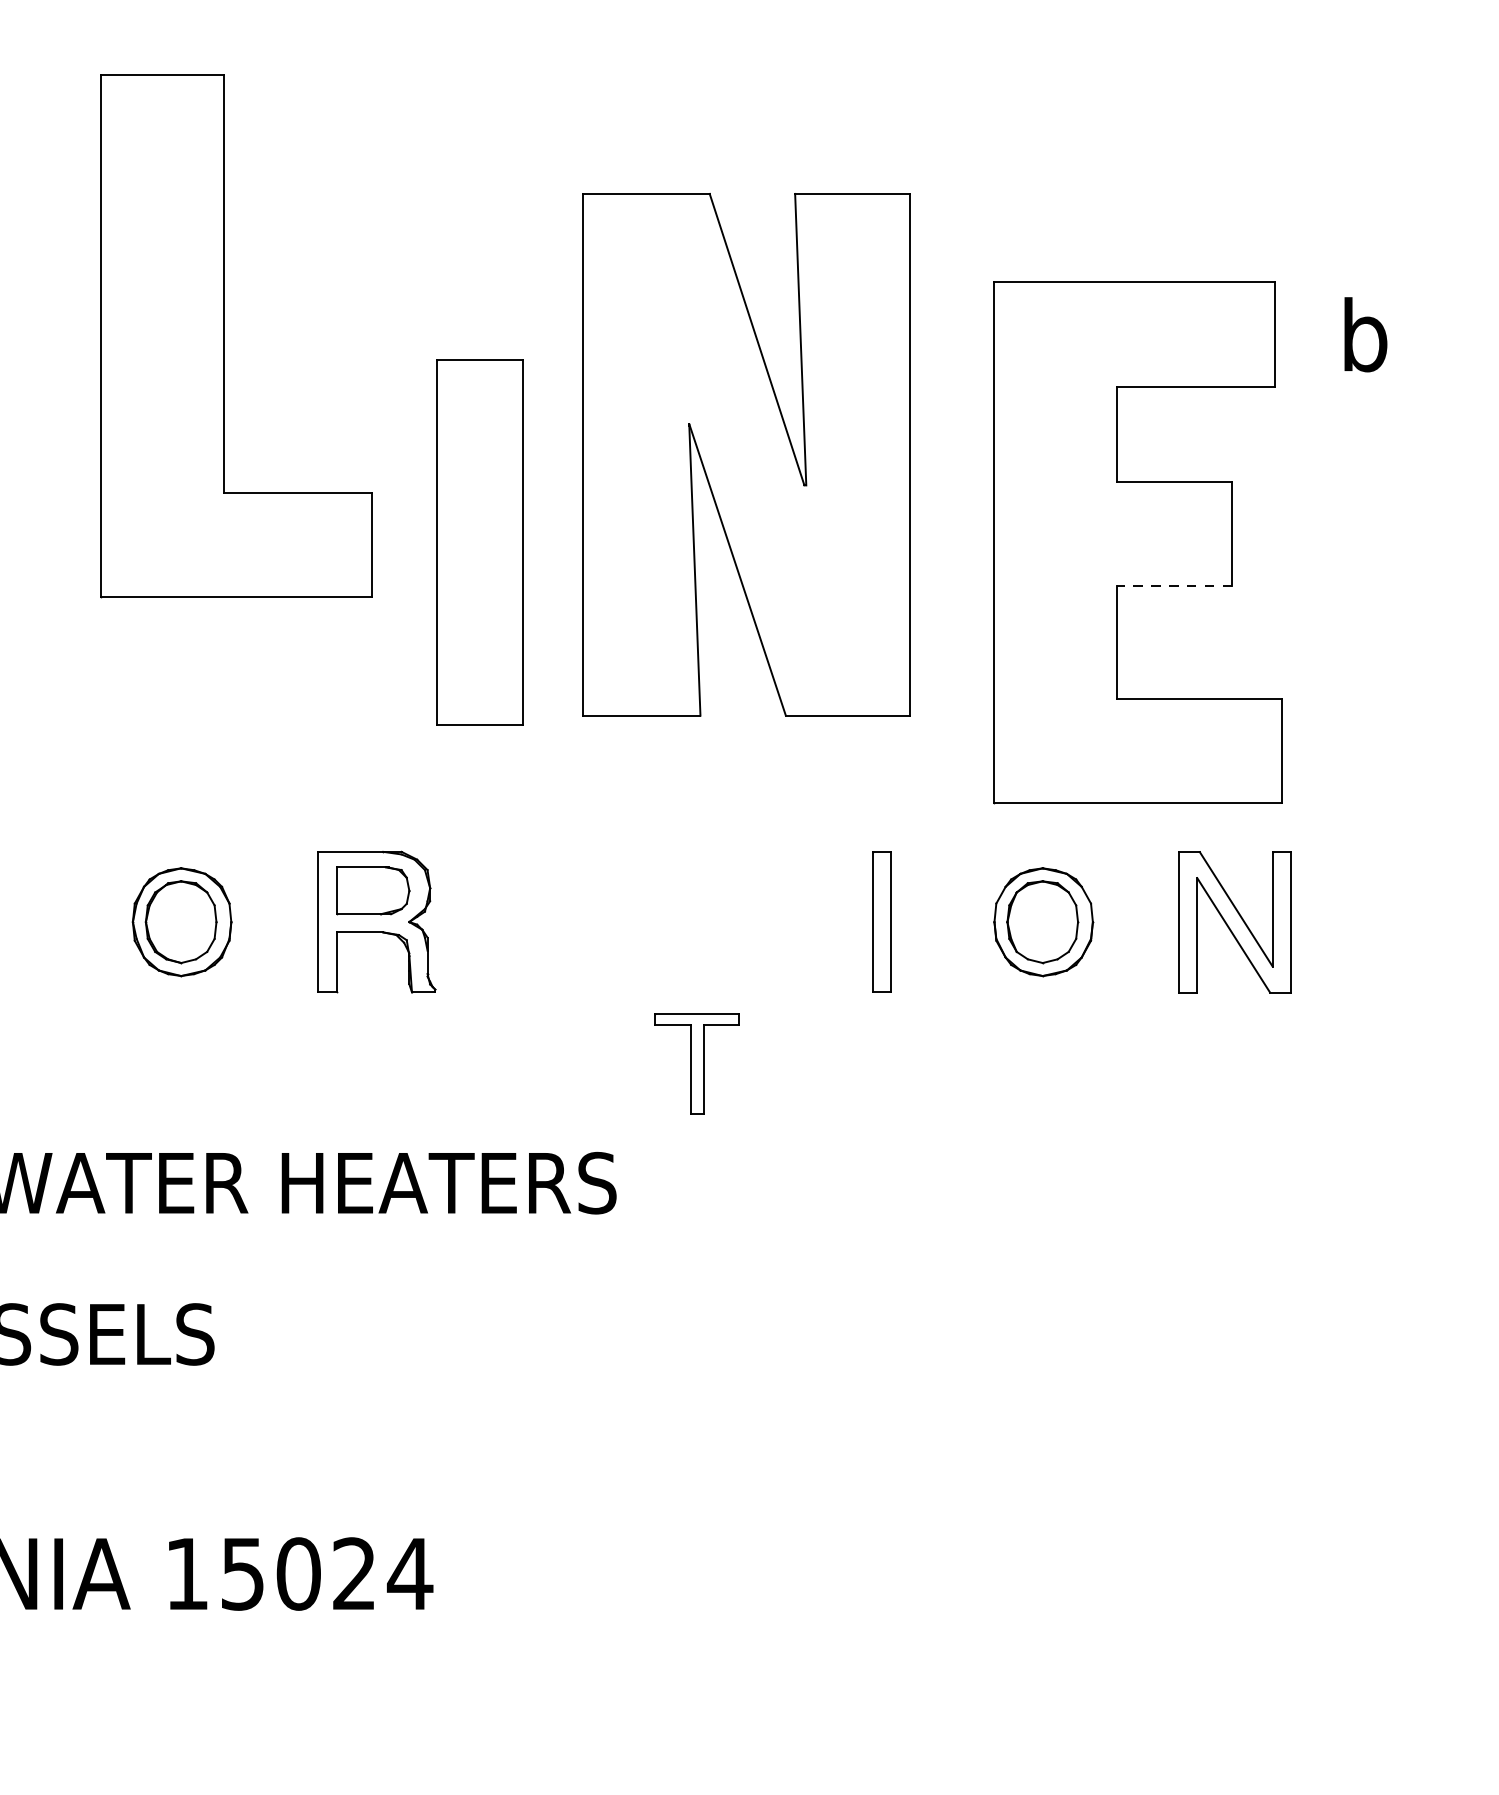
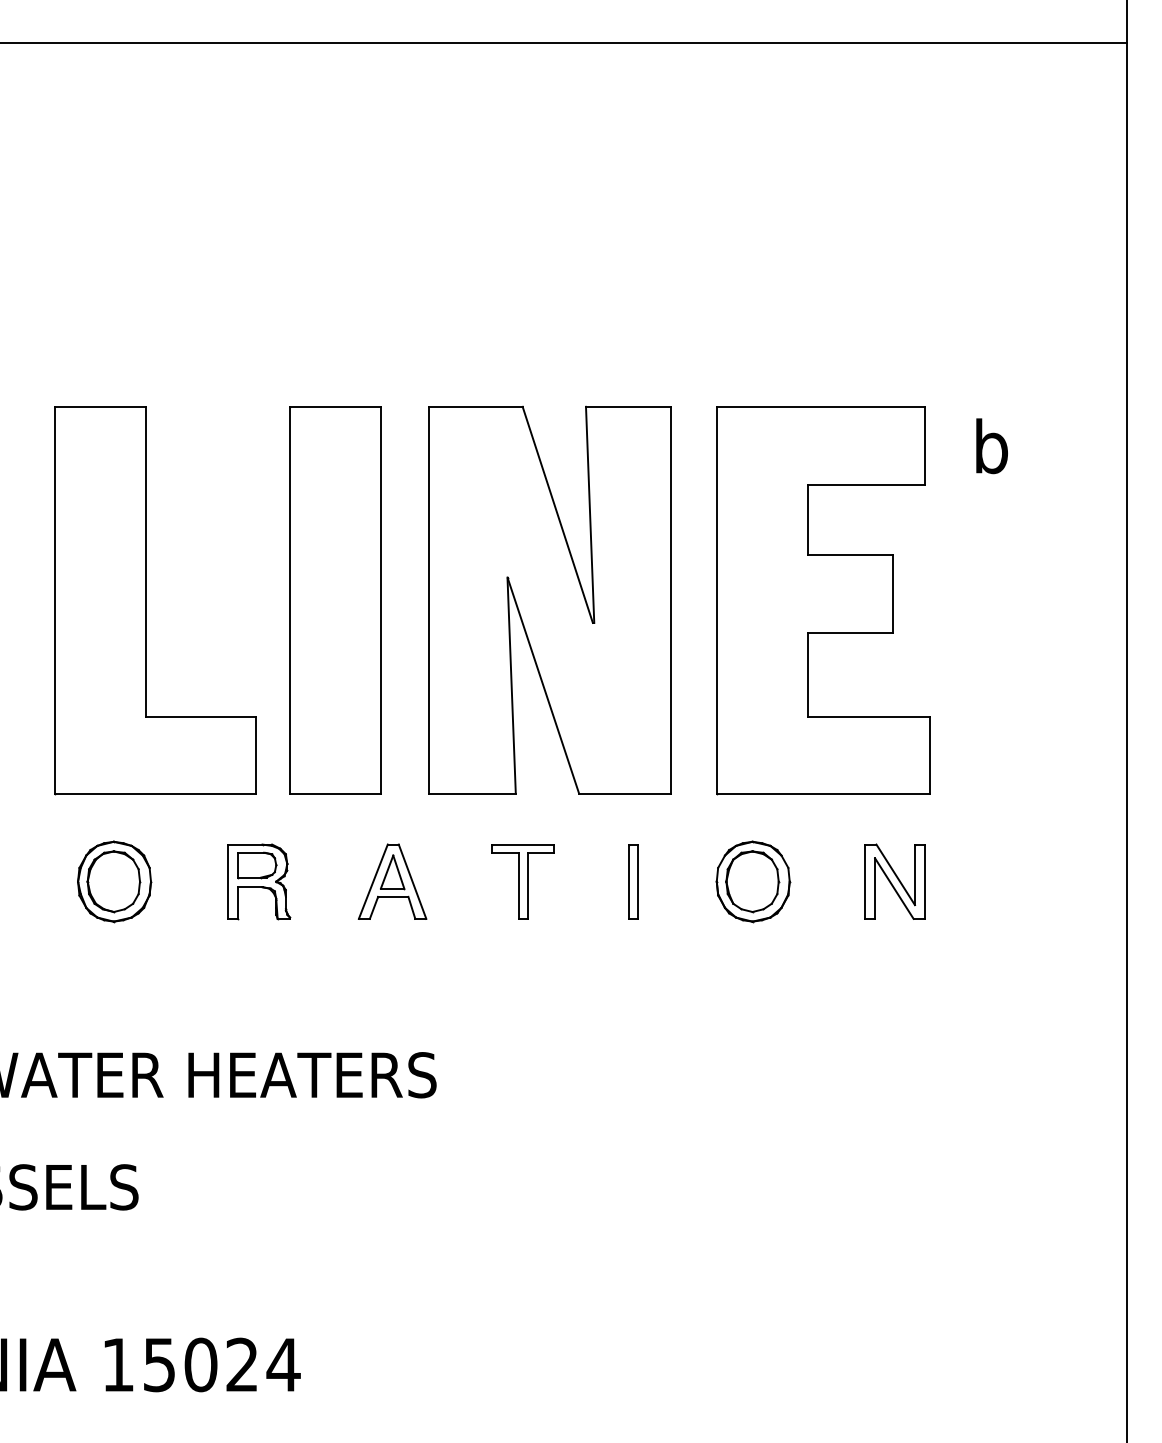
part: (225, 336) -> (146, 600), moved
part: (745, 453) -> (549, 599), moved
part: (480, 542) -> (335, 600), size x1.43
line: (1174, 585) -> (850, 632), dashed -> solid
part: (377, 921) -> (259, 881), size x0.71
part: (557, 921) -> (392, 881), added
part: (882, 921) -> (633, 881), size x0.71
part: (1234, 921) -> (894, 881), size x0.71
part: (696, 1063) -> (522, 881), moved

